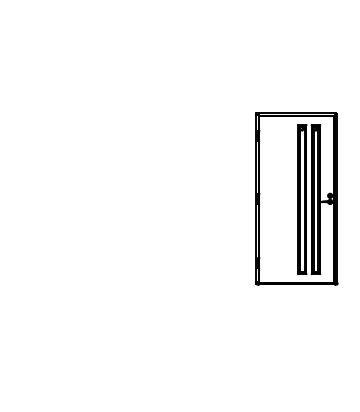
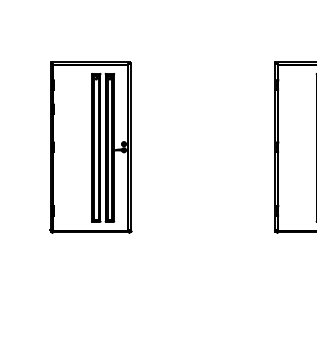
part: (69, 198) -> (90, 146), added

